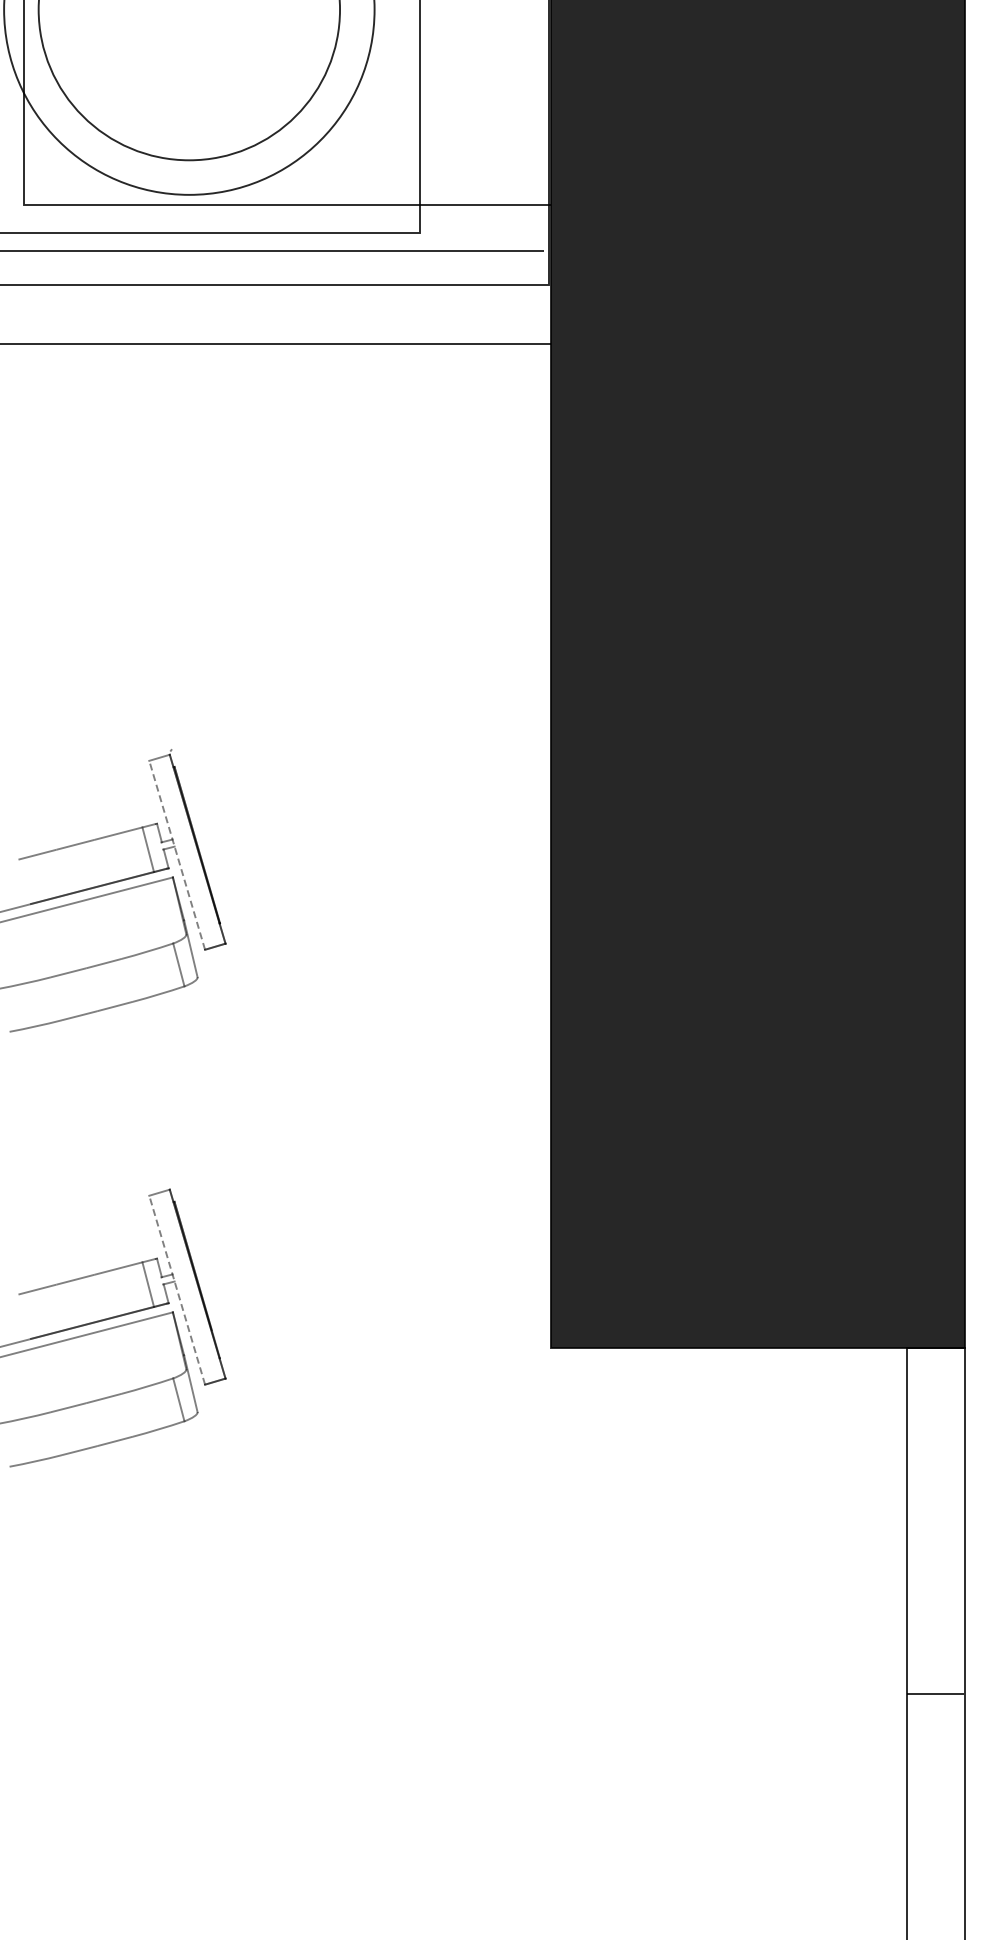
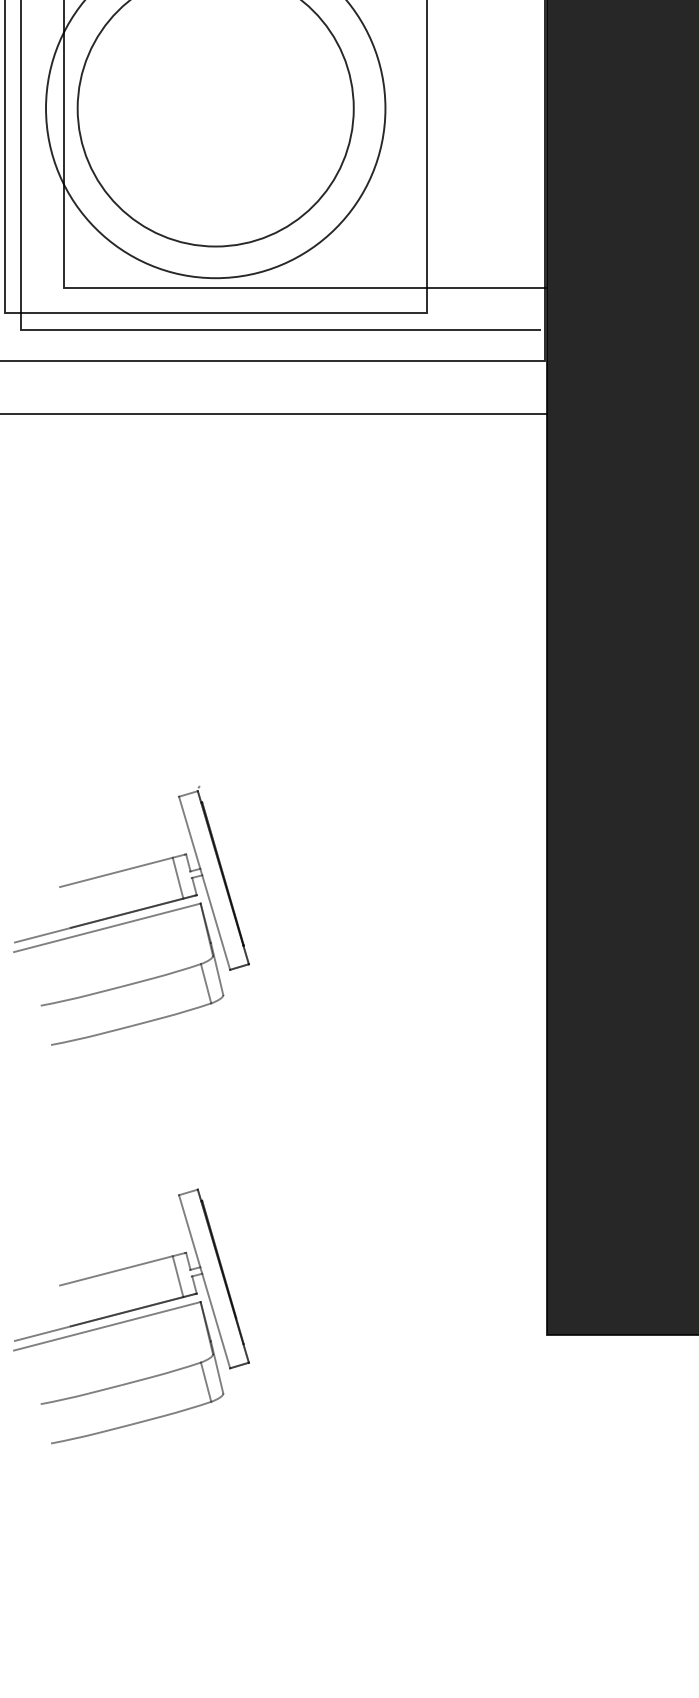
line: (177, 854) -> (204, 882), dashed -> solid
line: (177, 1289) -> (204, 1281), dashed -> solid

